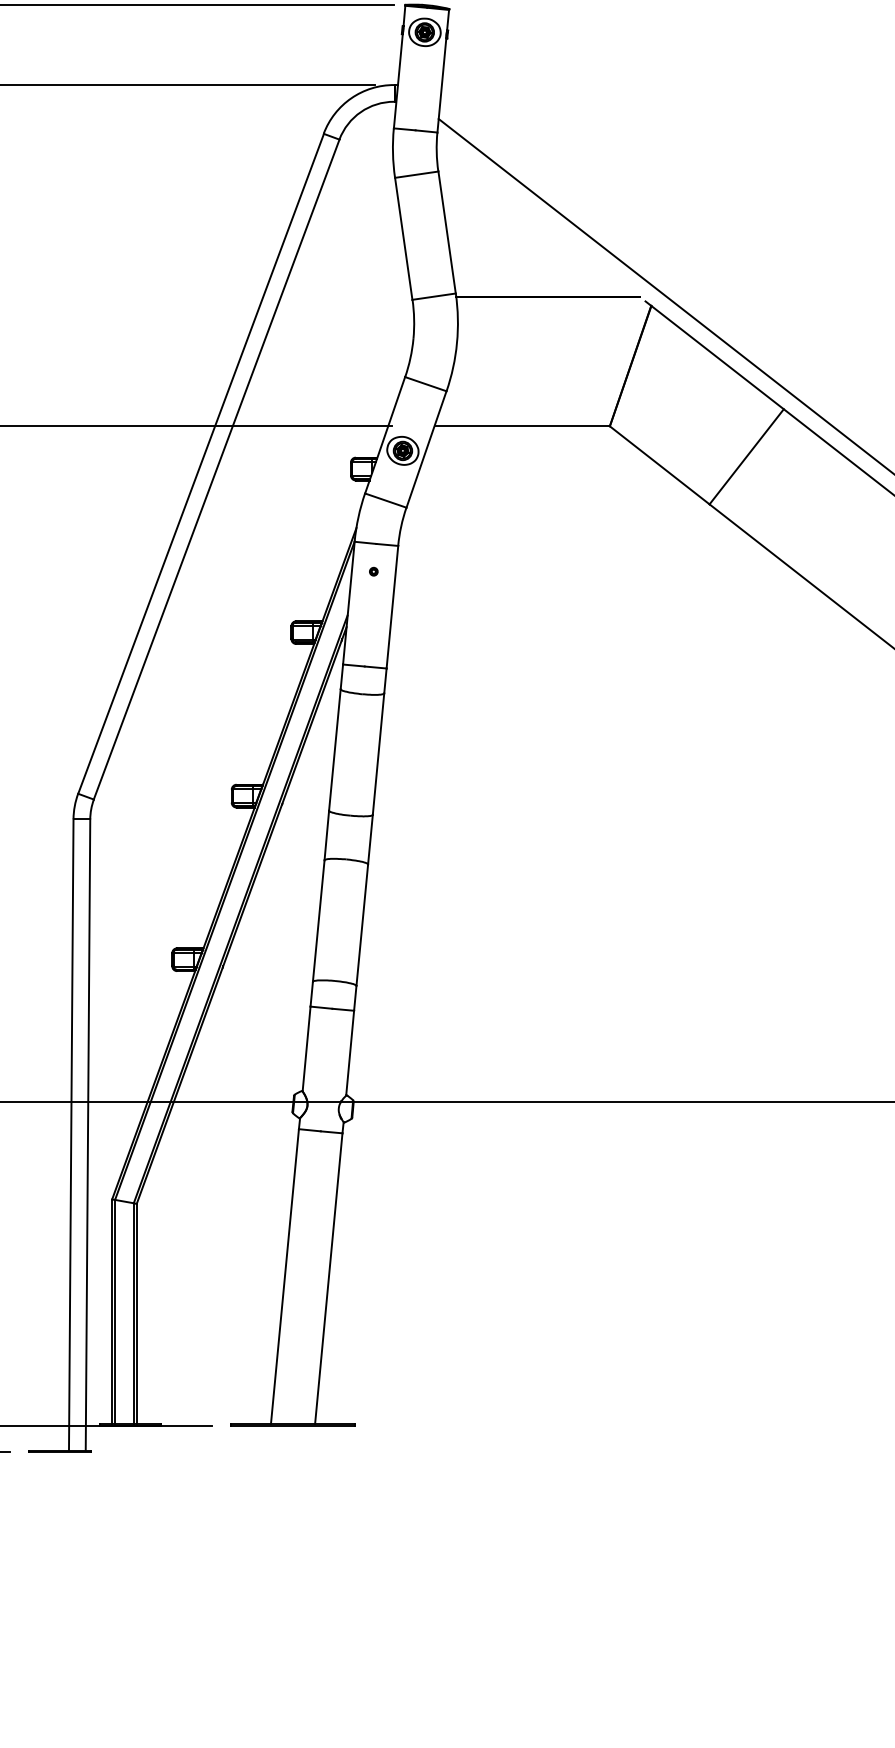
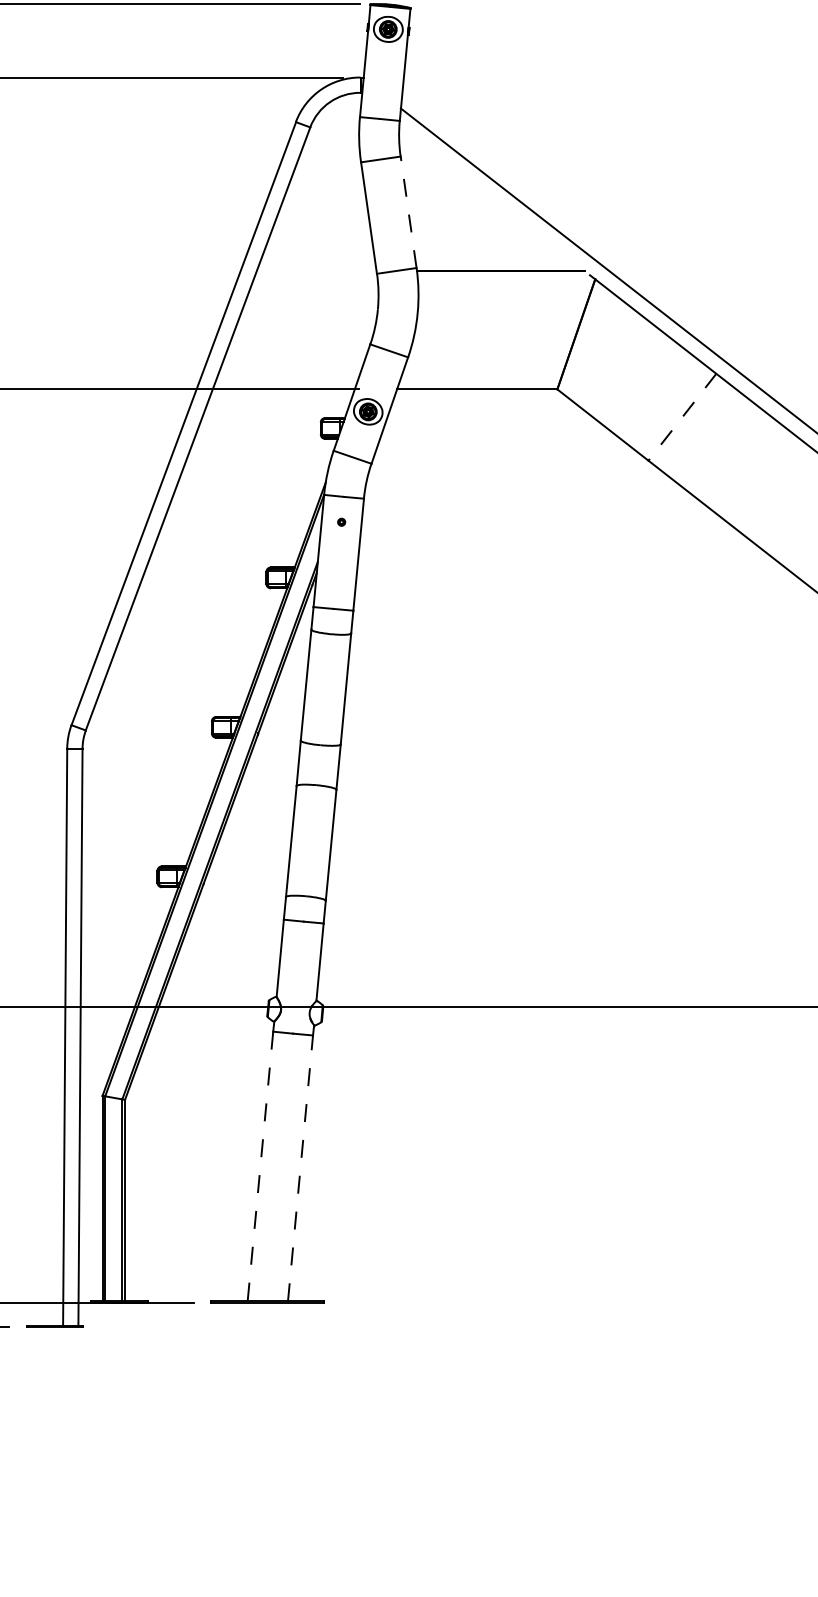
line: (446, 231) -> (408, 211), solid -> dashed
line: (746, 457) -> (682, 417), solid -> dashed
line: (284, 1276) -> (260, 1166), solid -> dashed
line: (328, 1277) -> (300, 1167), solid -> dashed

